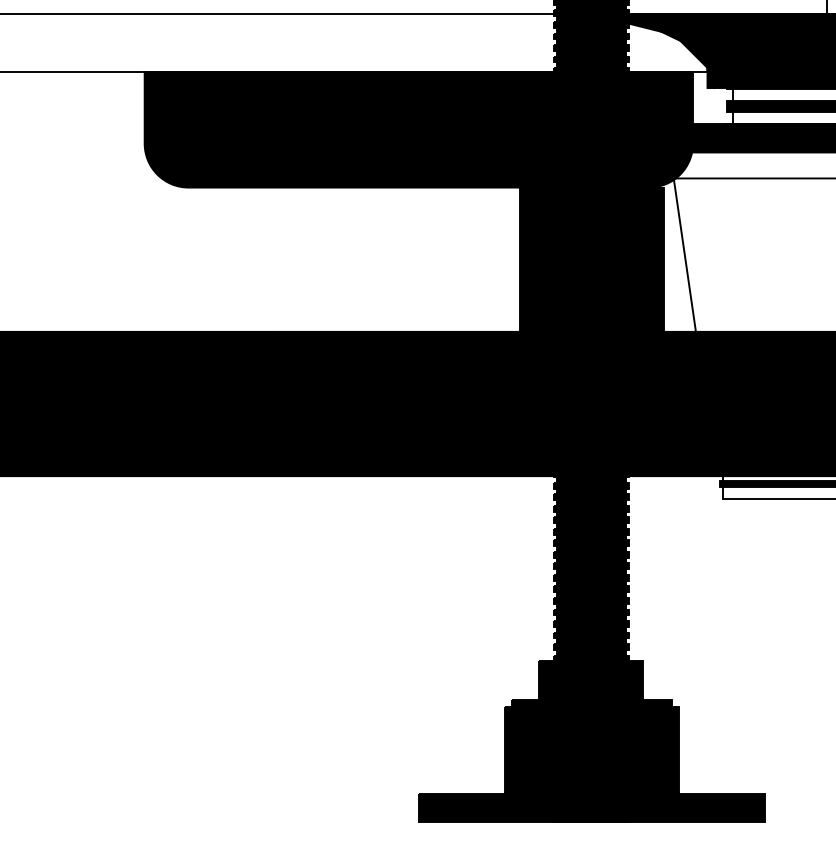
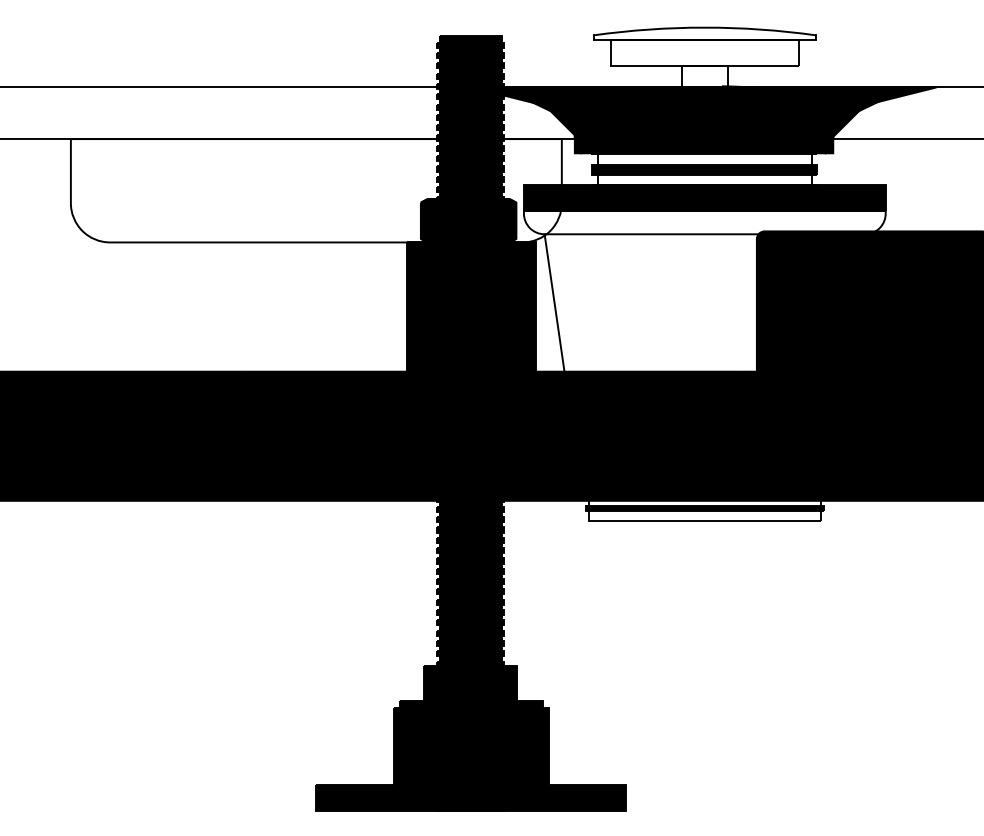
fill: (417, 129) -> (315, 190), removed

